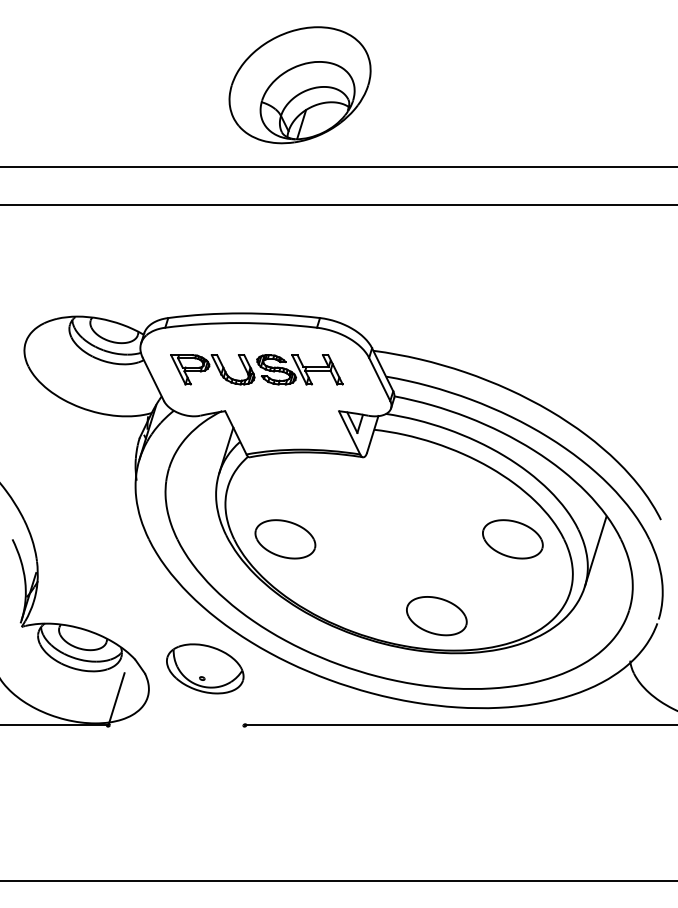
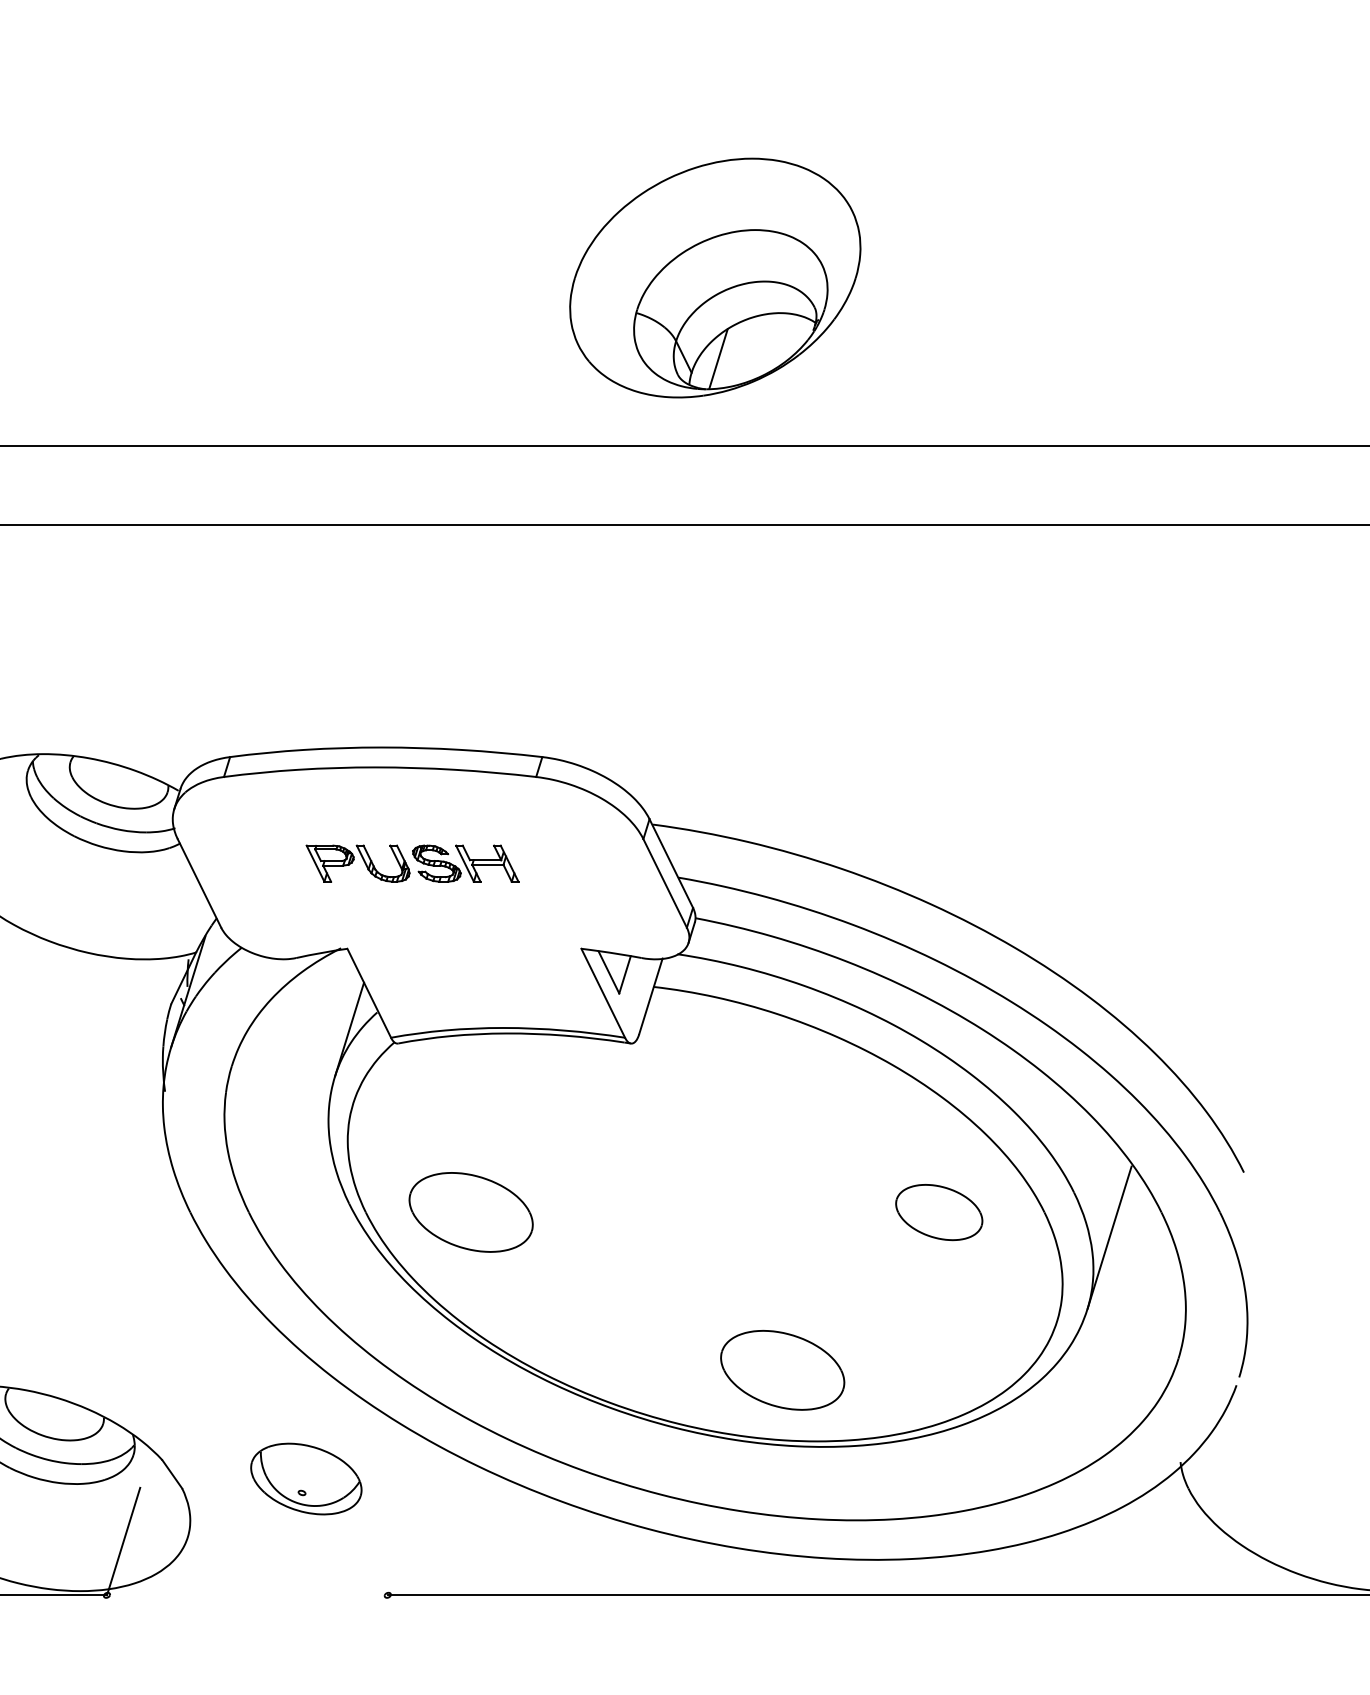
part: (299, 85) -> (714, 278), moved
part: (256, 369) -> (411, 862), size x0.6
part: (512, 539) -> (938, 1212), size x0.7
part: (205, 668) -> (306, 1478), size x0.7

